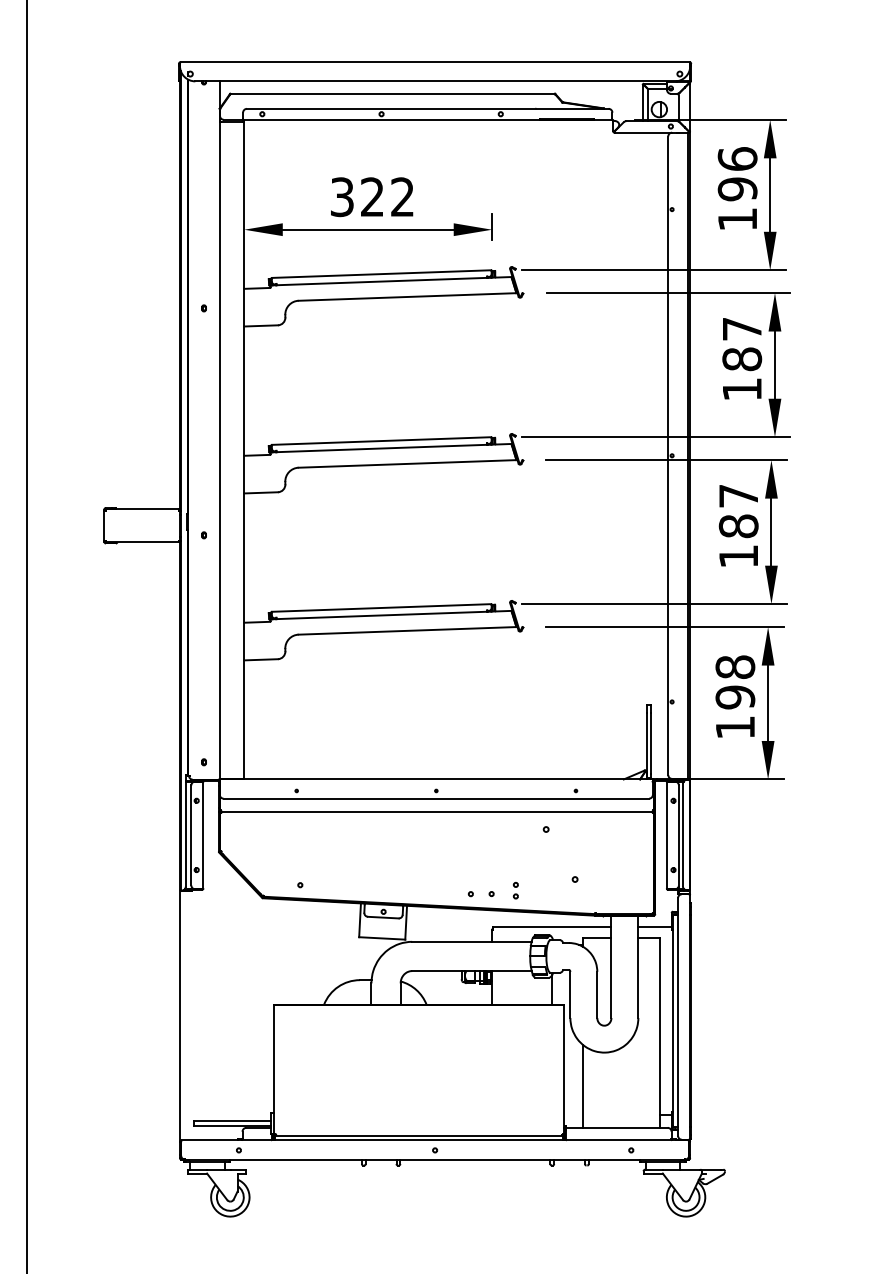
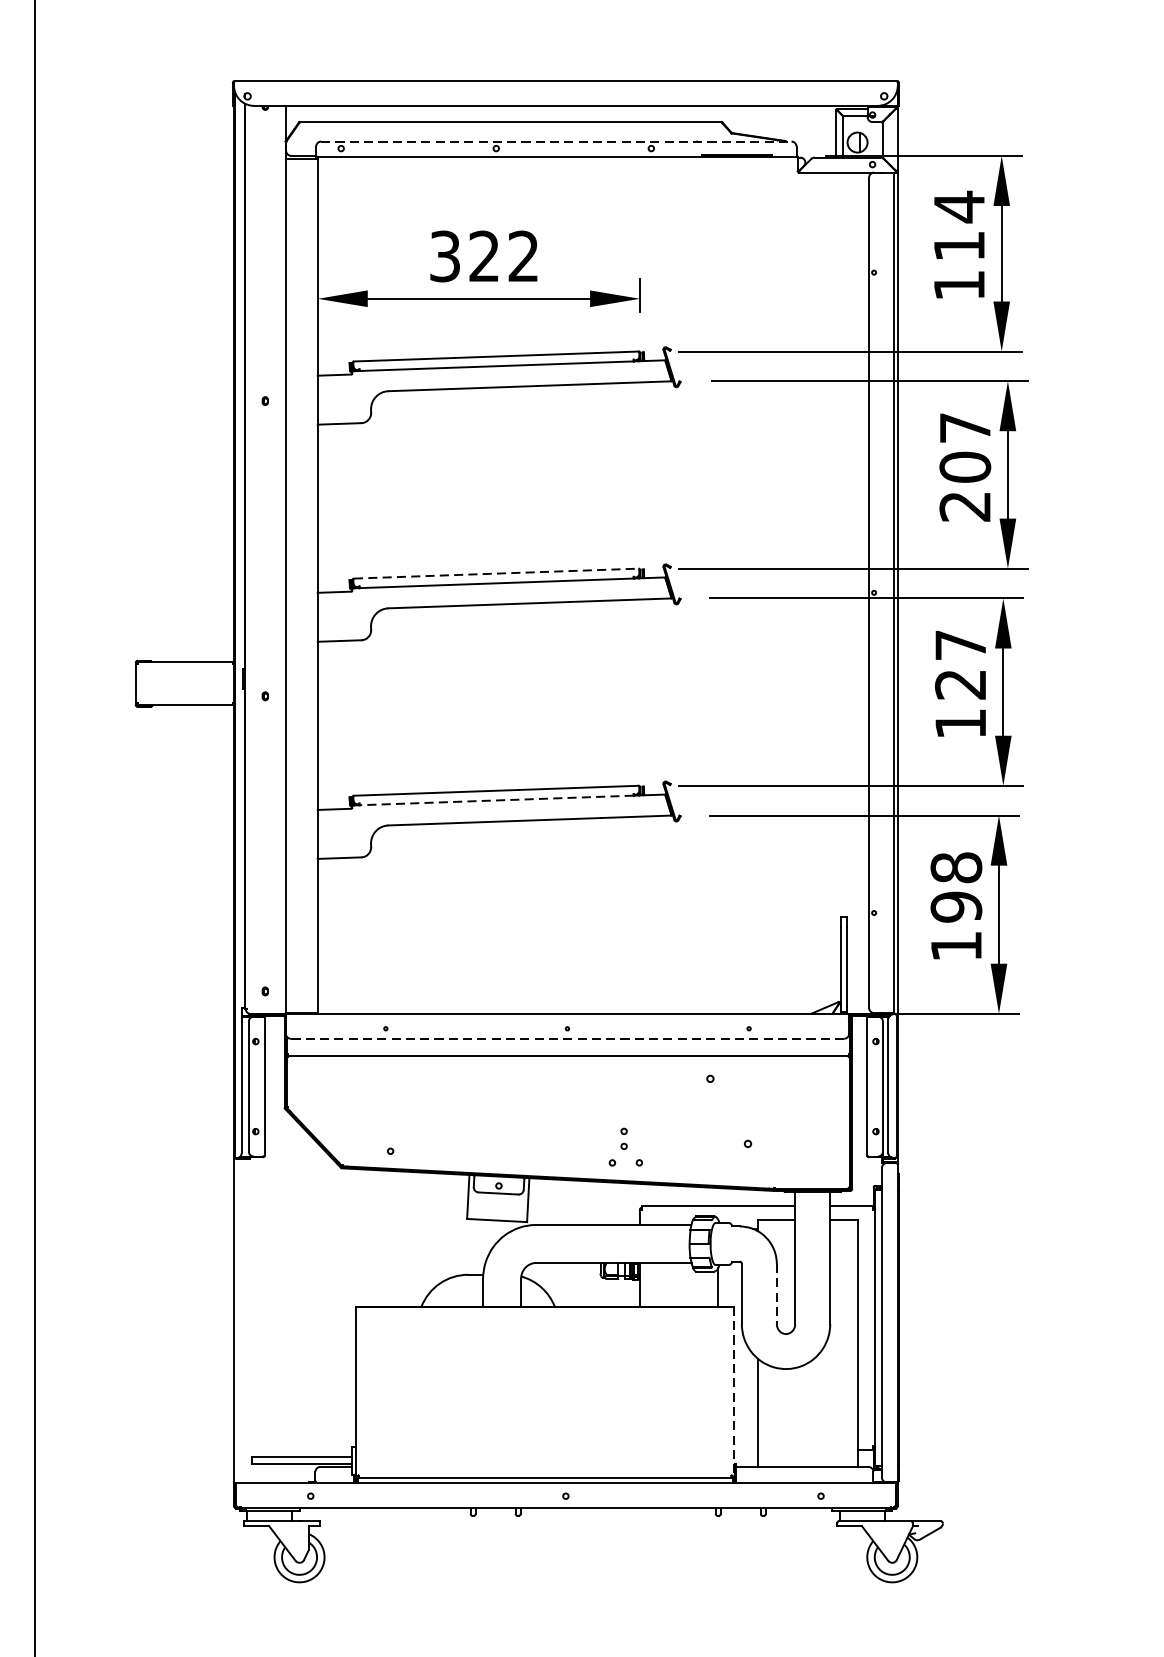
line: (427, 108) -> (555, 141), solid -> dashed
text: (737, 173) -> (959, 225), 196 -> 114
text: (741, 374) -> (964, 487), 187 -> 207
line: (382, 441) -> (497, 574), solid -> dashed
text: (738, 526) -> (960, 684), 187 -> 127
line: (381, 615) -> (496, 800), solid -> dashed
line: (436, 798) -> (567, 1038), solid -> dashed
part: (515, 890) -> (623, 1138), moved
line: (597, 995) -> (777, 1294), solid -> dashed
line: (564, 1070) -> (734, 1392), solid -> dashed

